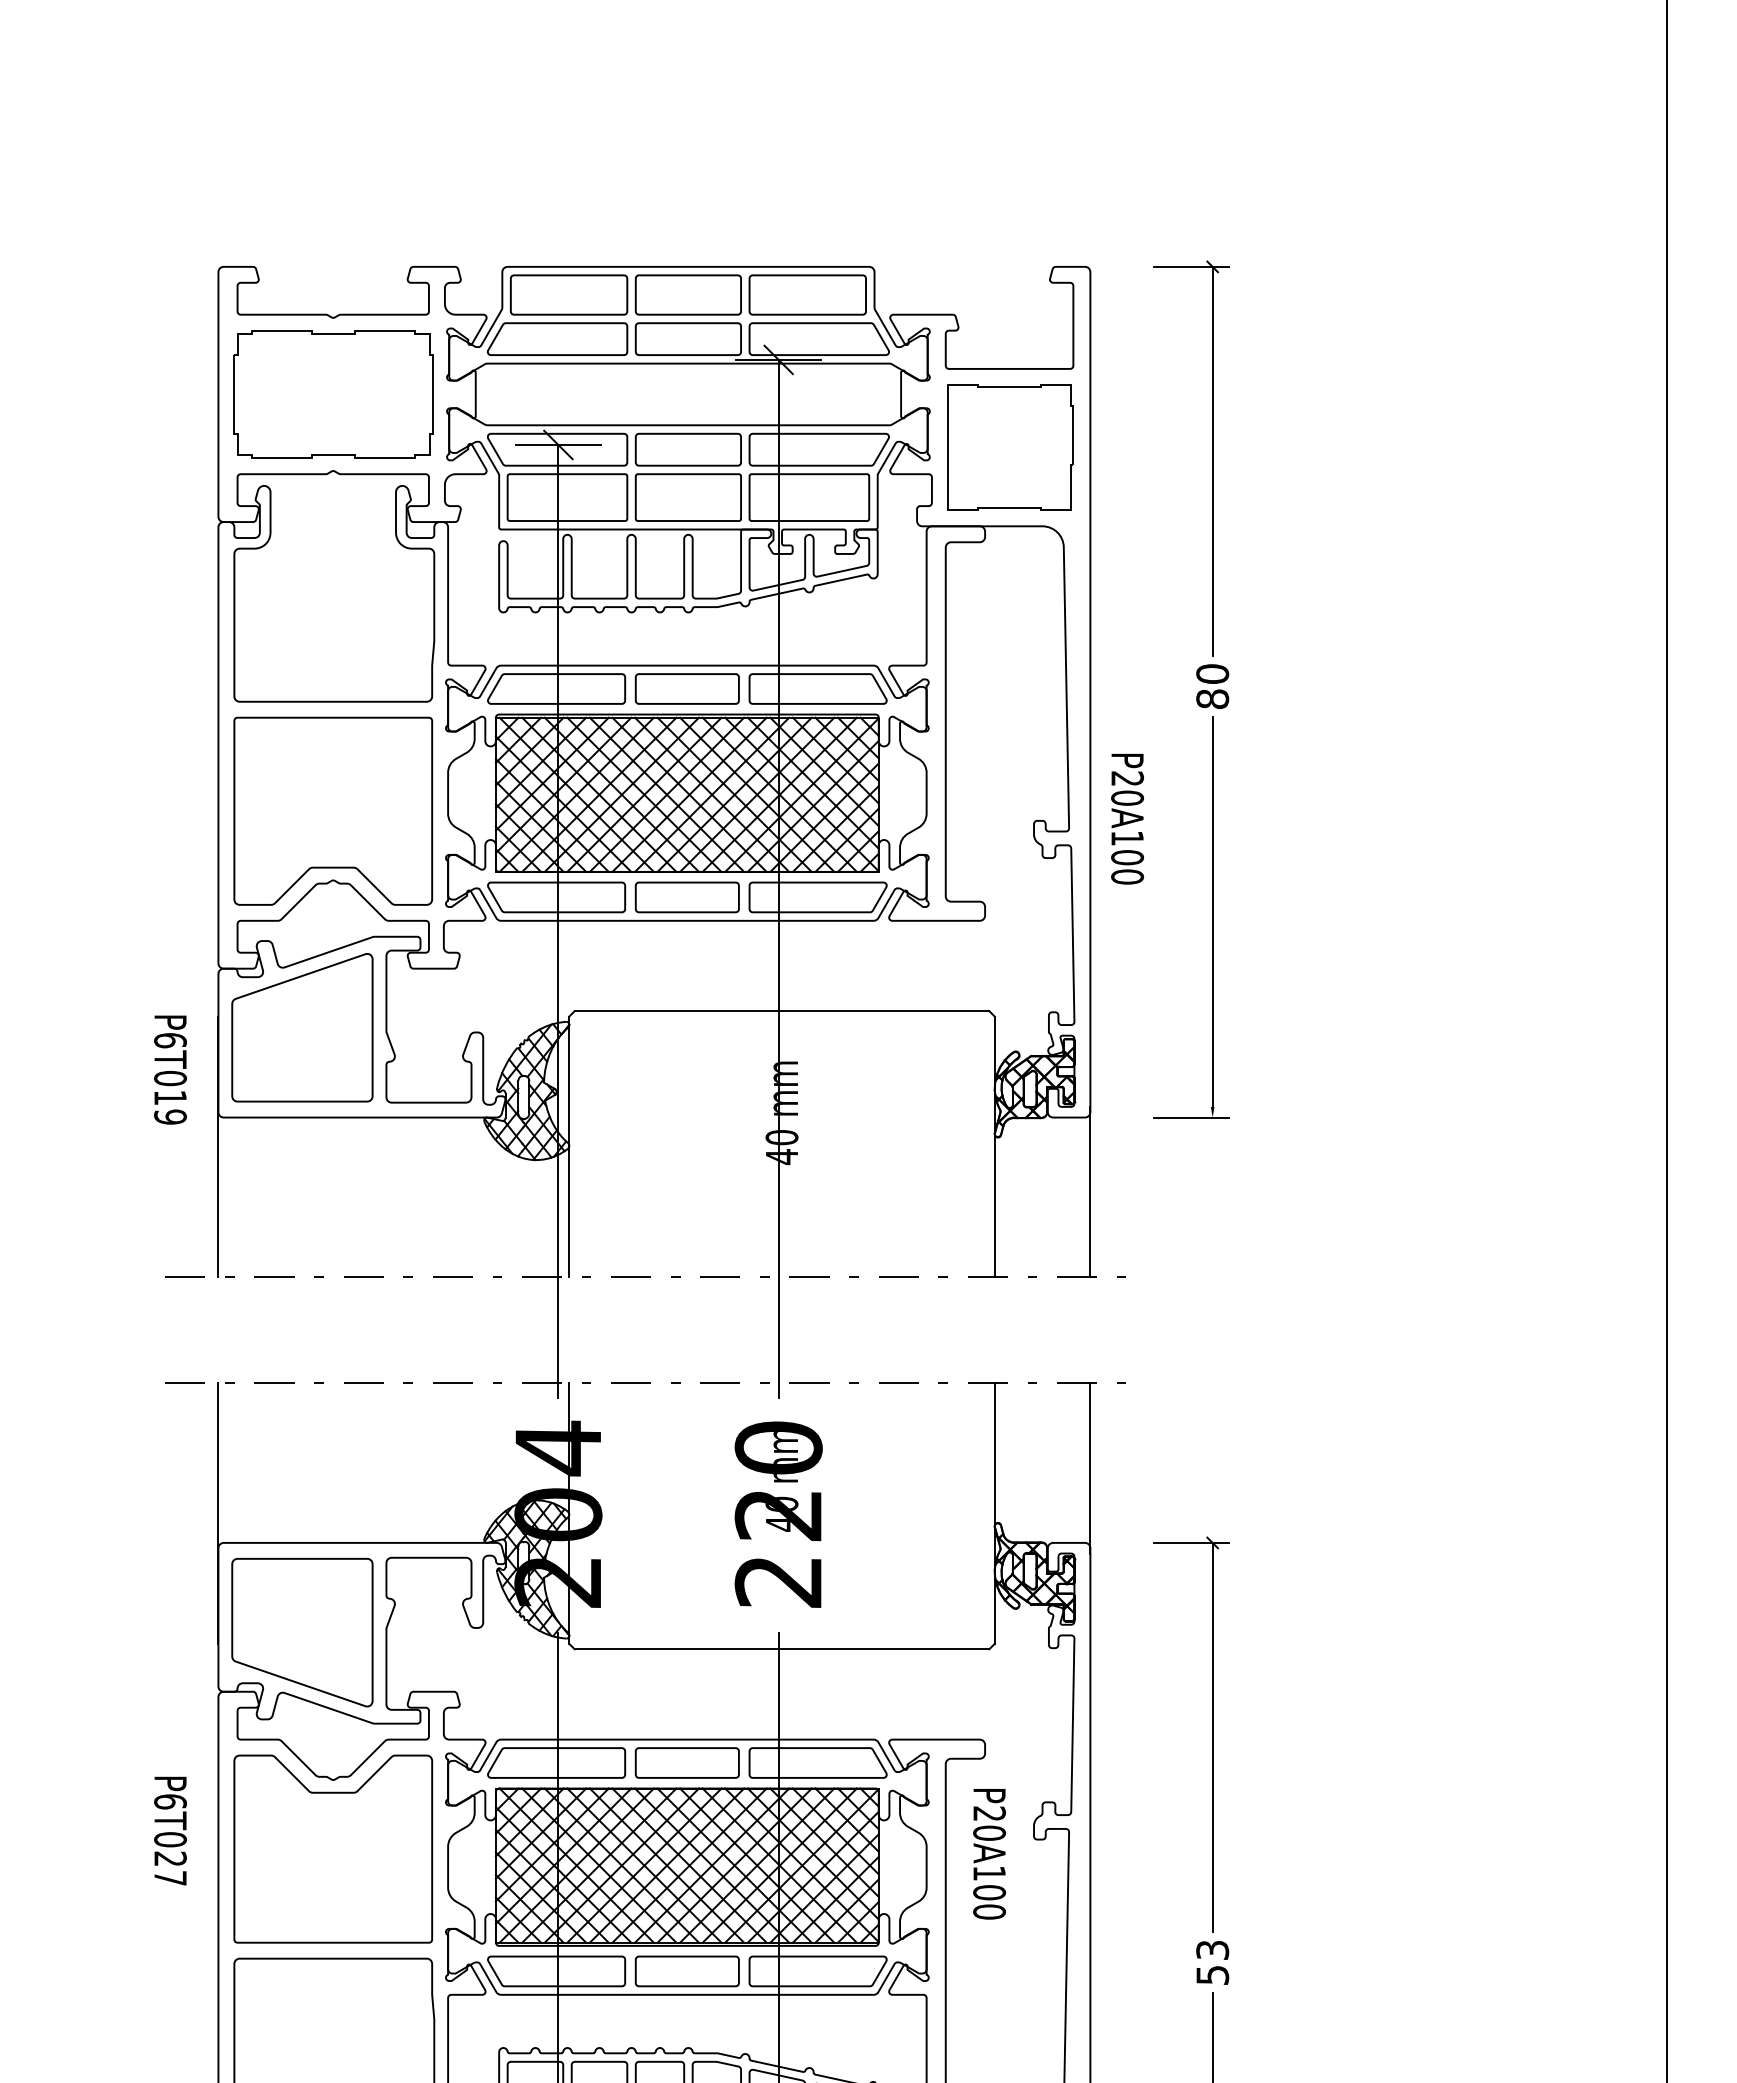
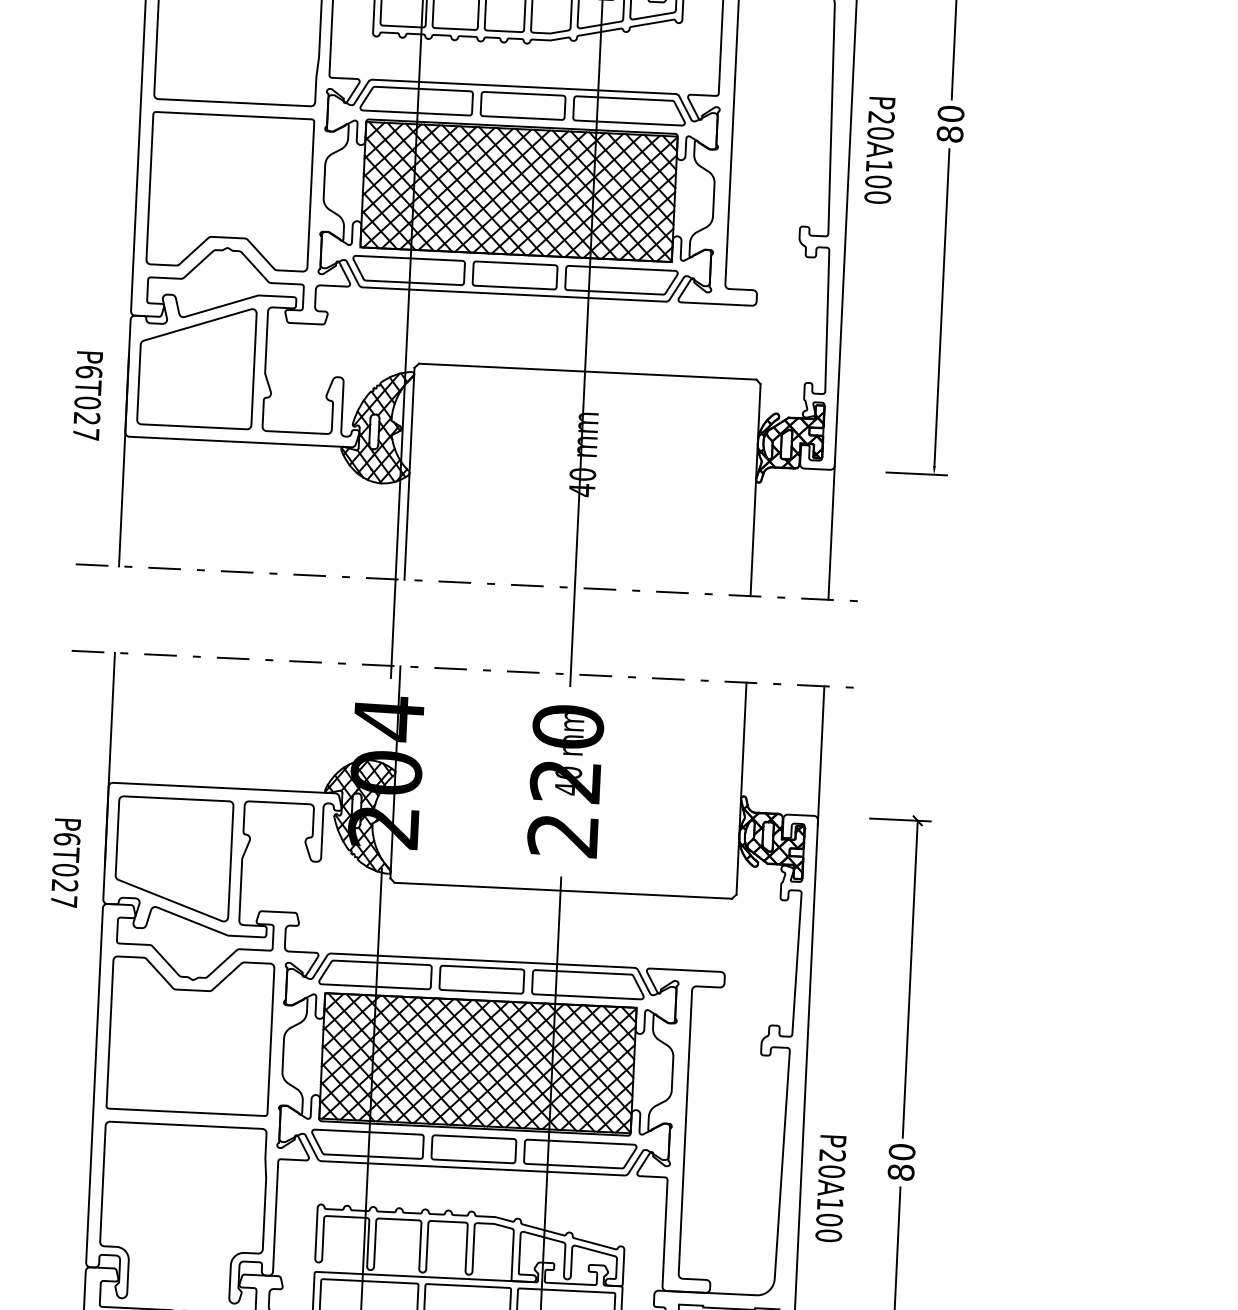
text: (1127, 819) -> (879, 150), moved
text: (170, 1107) -> (86, 426), P6T019 -> P6T027
text: (170, 1830) -> (65, 862), moved
text: (989, 1854) -> (830, 1189), moved
text: (1212, 1962) -> (901, 1162), 53 -> 80

